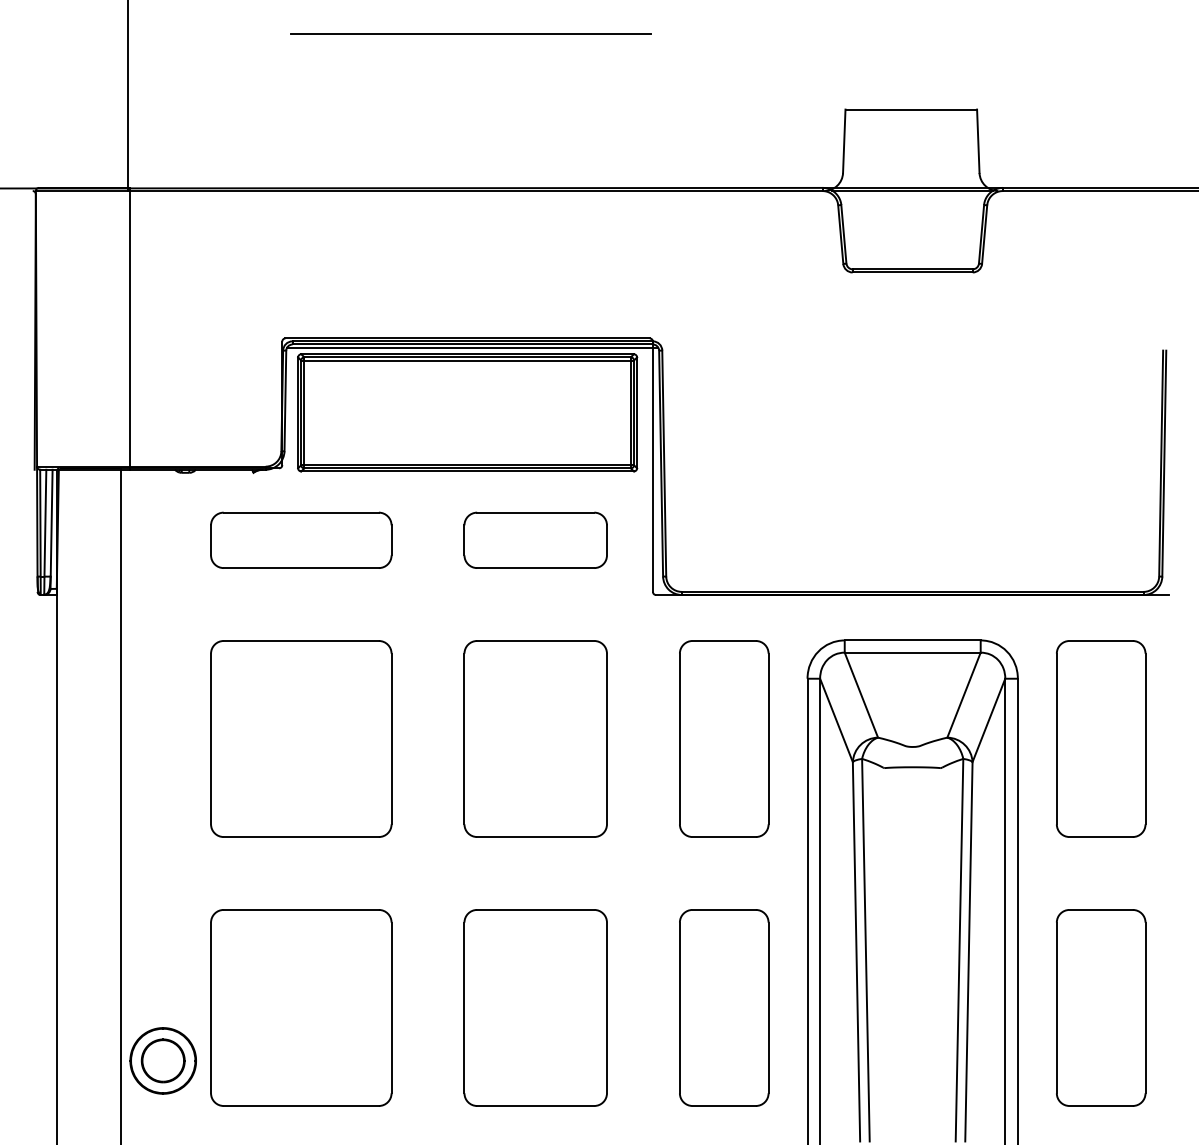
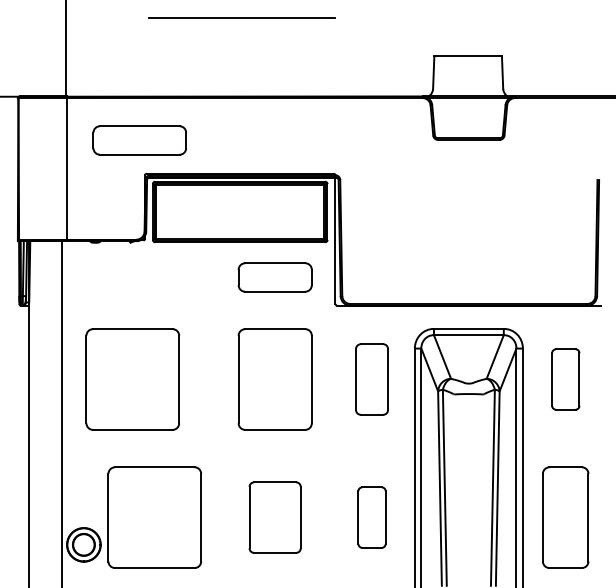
part: (300, 540) -> (139, 140), moved
part: (300, 738) -> (132, 379), moved
part: (723, 738) -> (371, 379), size x0.7
part: (1100, 738) -> (565, 379), size x0.6
part: (534, 1007) -> (274, 517), size x0.7
part: (723, 1007) -> (371, 517), size x0.6

